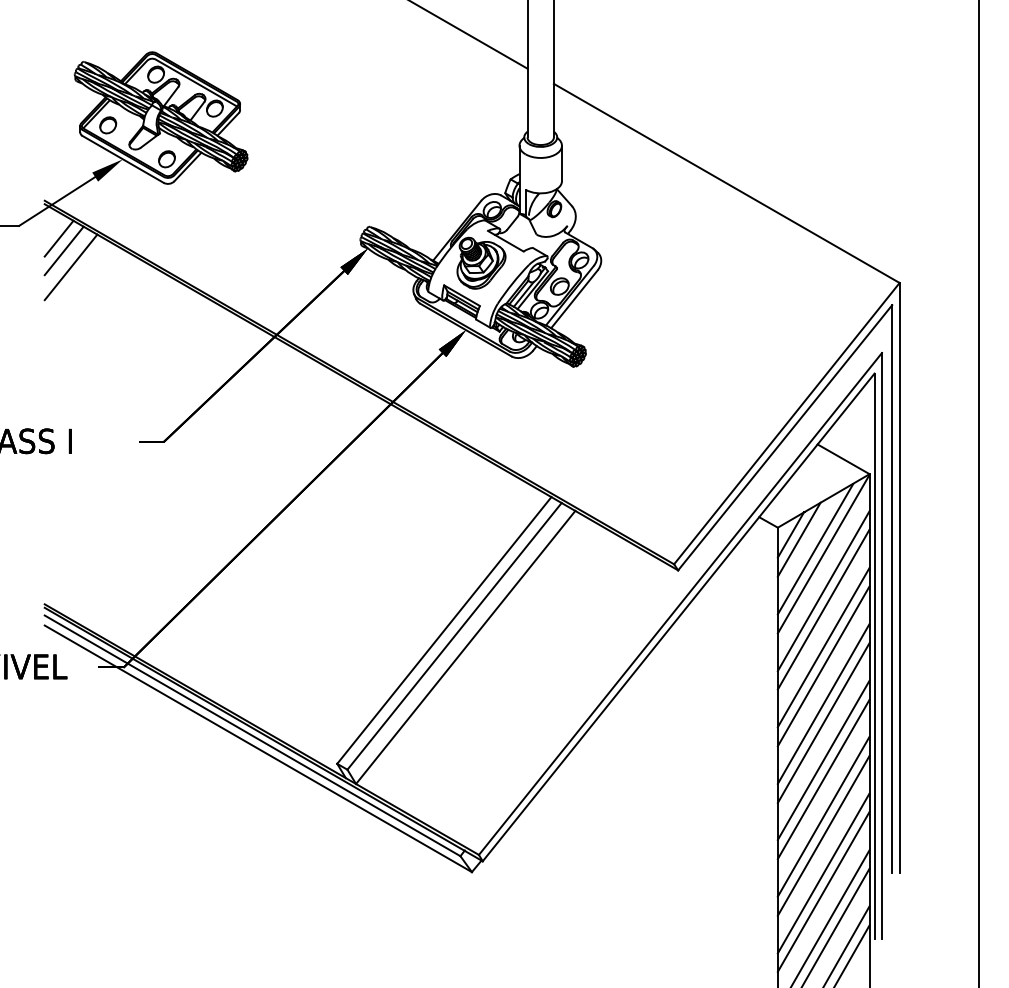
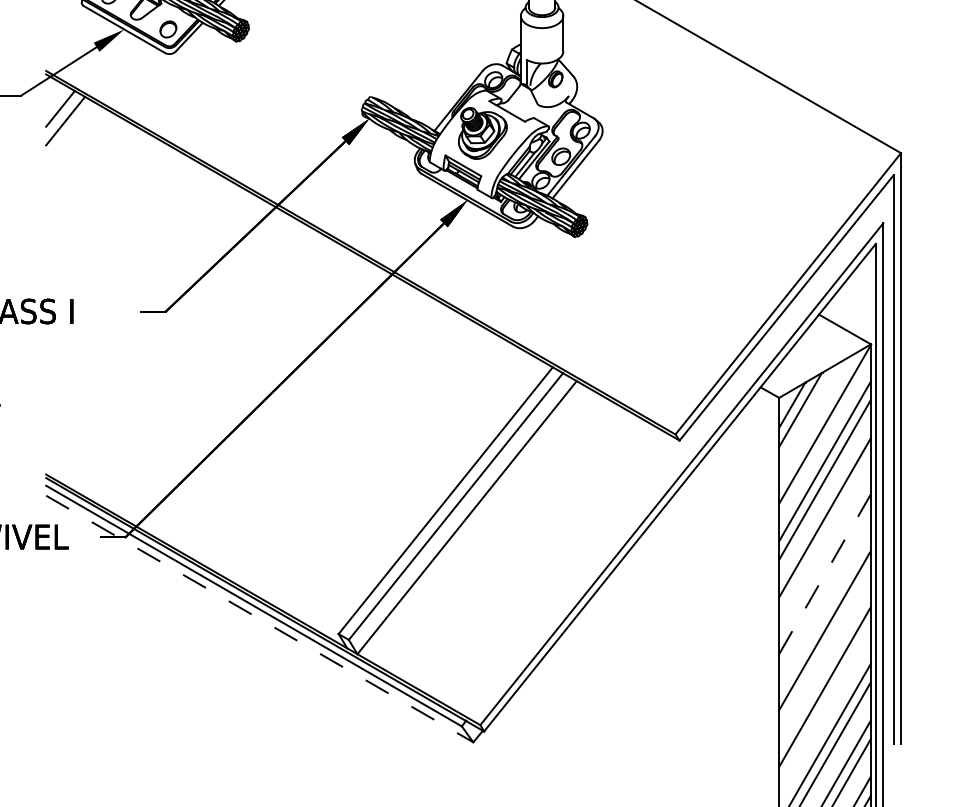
line: (70, 267) -> (71, 137), removed
line: (815, 549) -> (816, 419), removed
line: (823, 666) -> (824, 536), removed
line: (823, 703) -> (824, 573), solid -> dashed
line: (823, 722) -> (824, 592), removed
line: (258, 748) -> (259, 618), solid -> dashed
line: (823, 779) -> (824, 649), removed
line: (823, 835) -> (824, 705), removed

